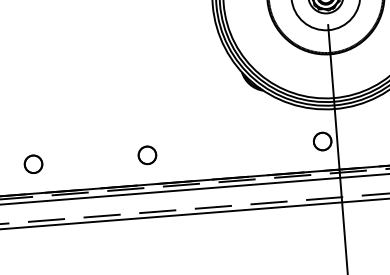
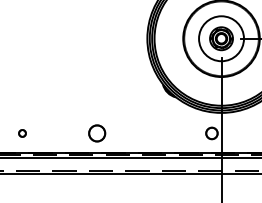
part: (146, 155) -> (96, 133), size x1.4
part: (33, 164) -> (22, 133), size x0.6

